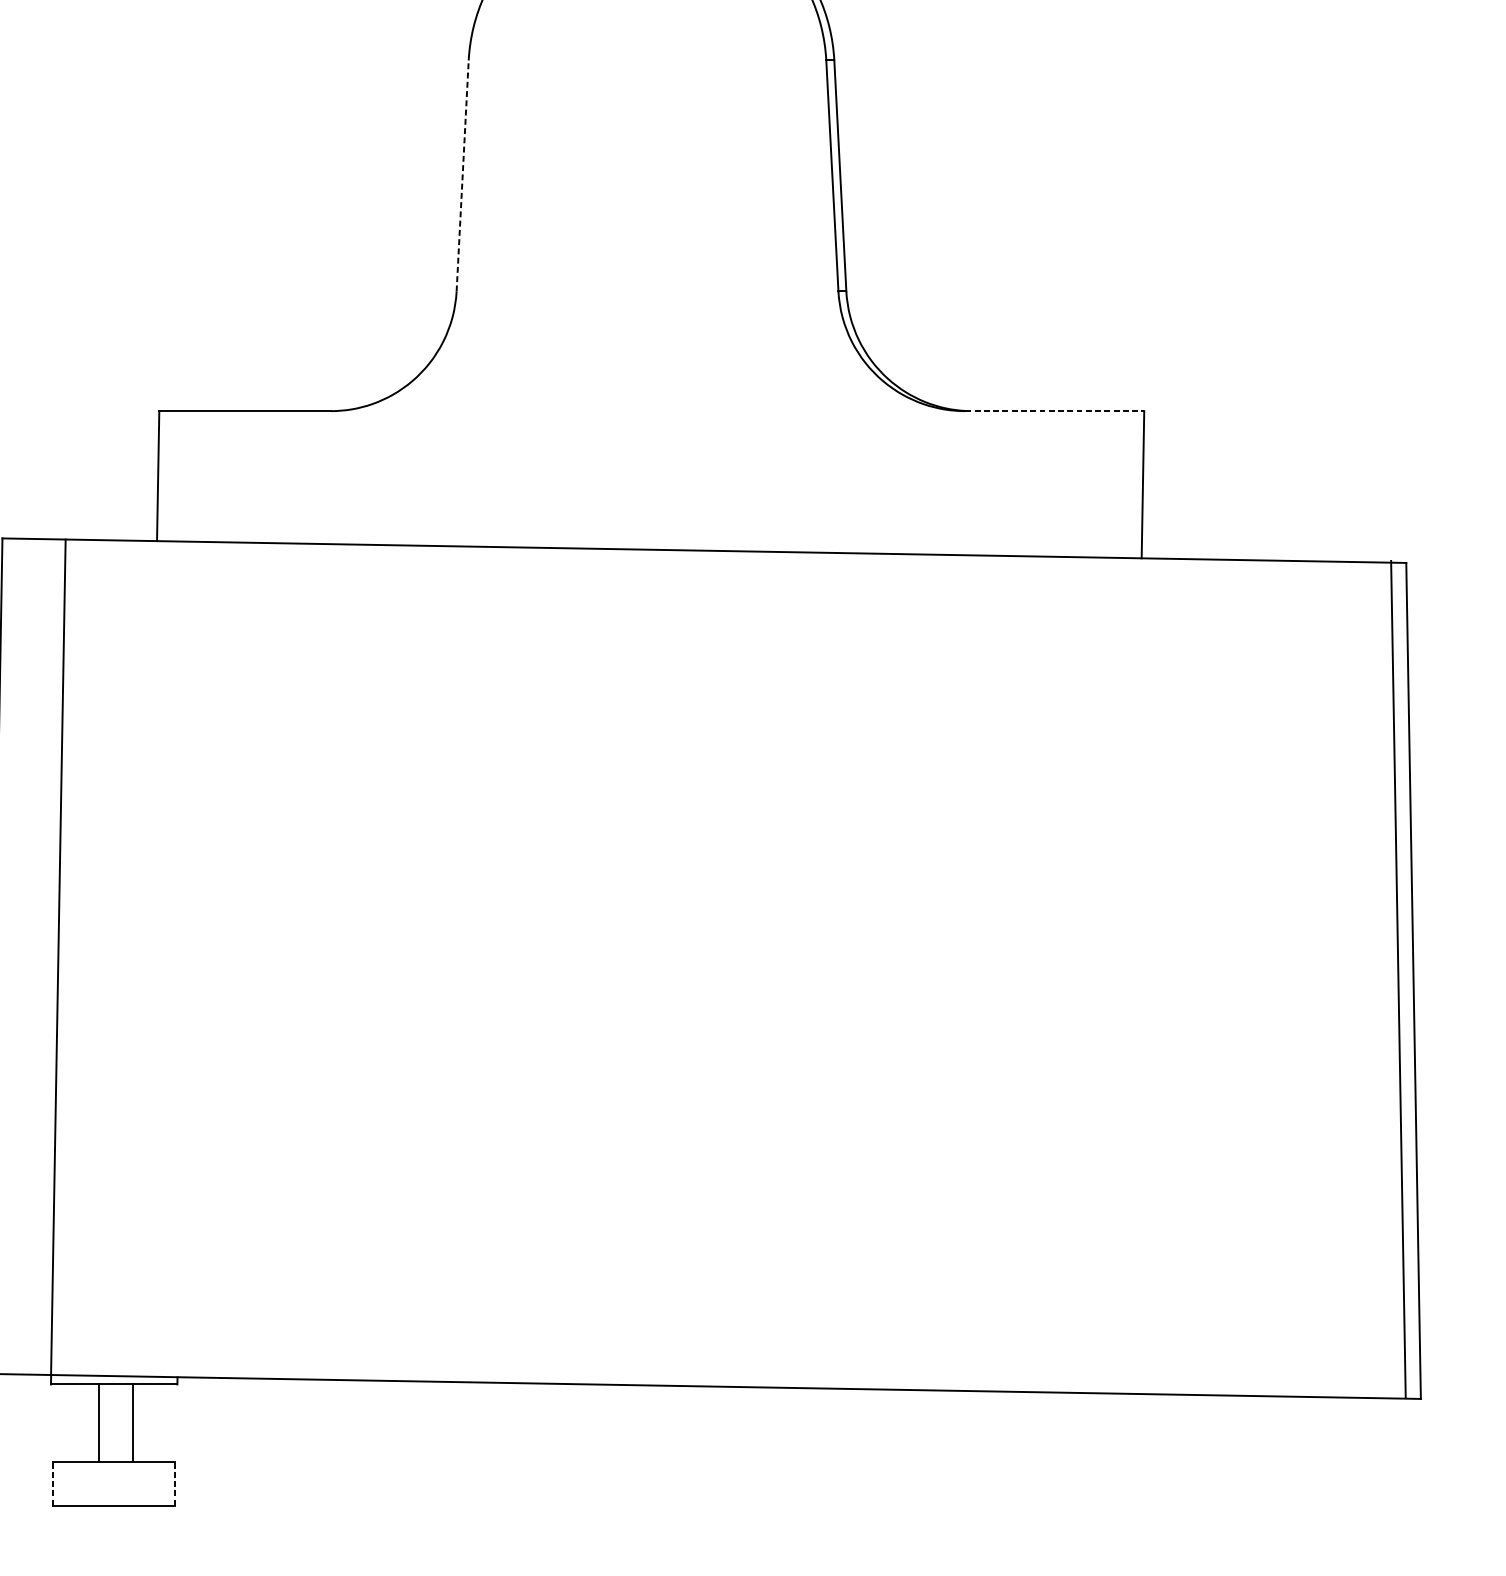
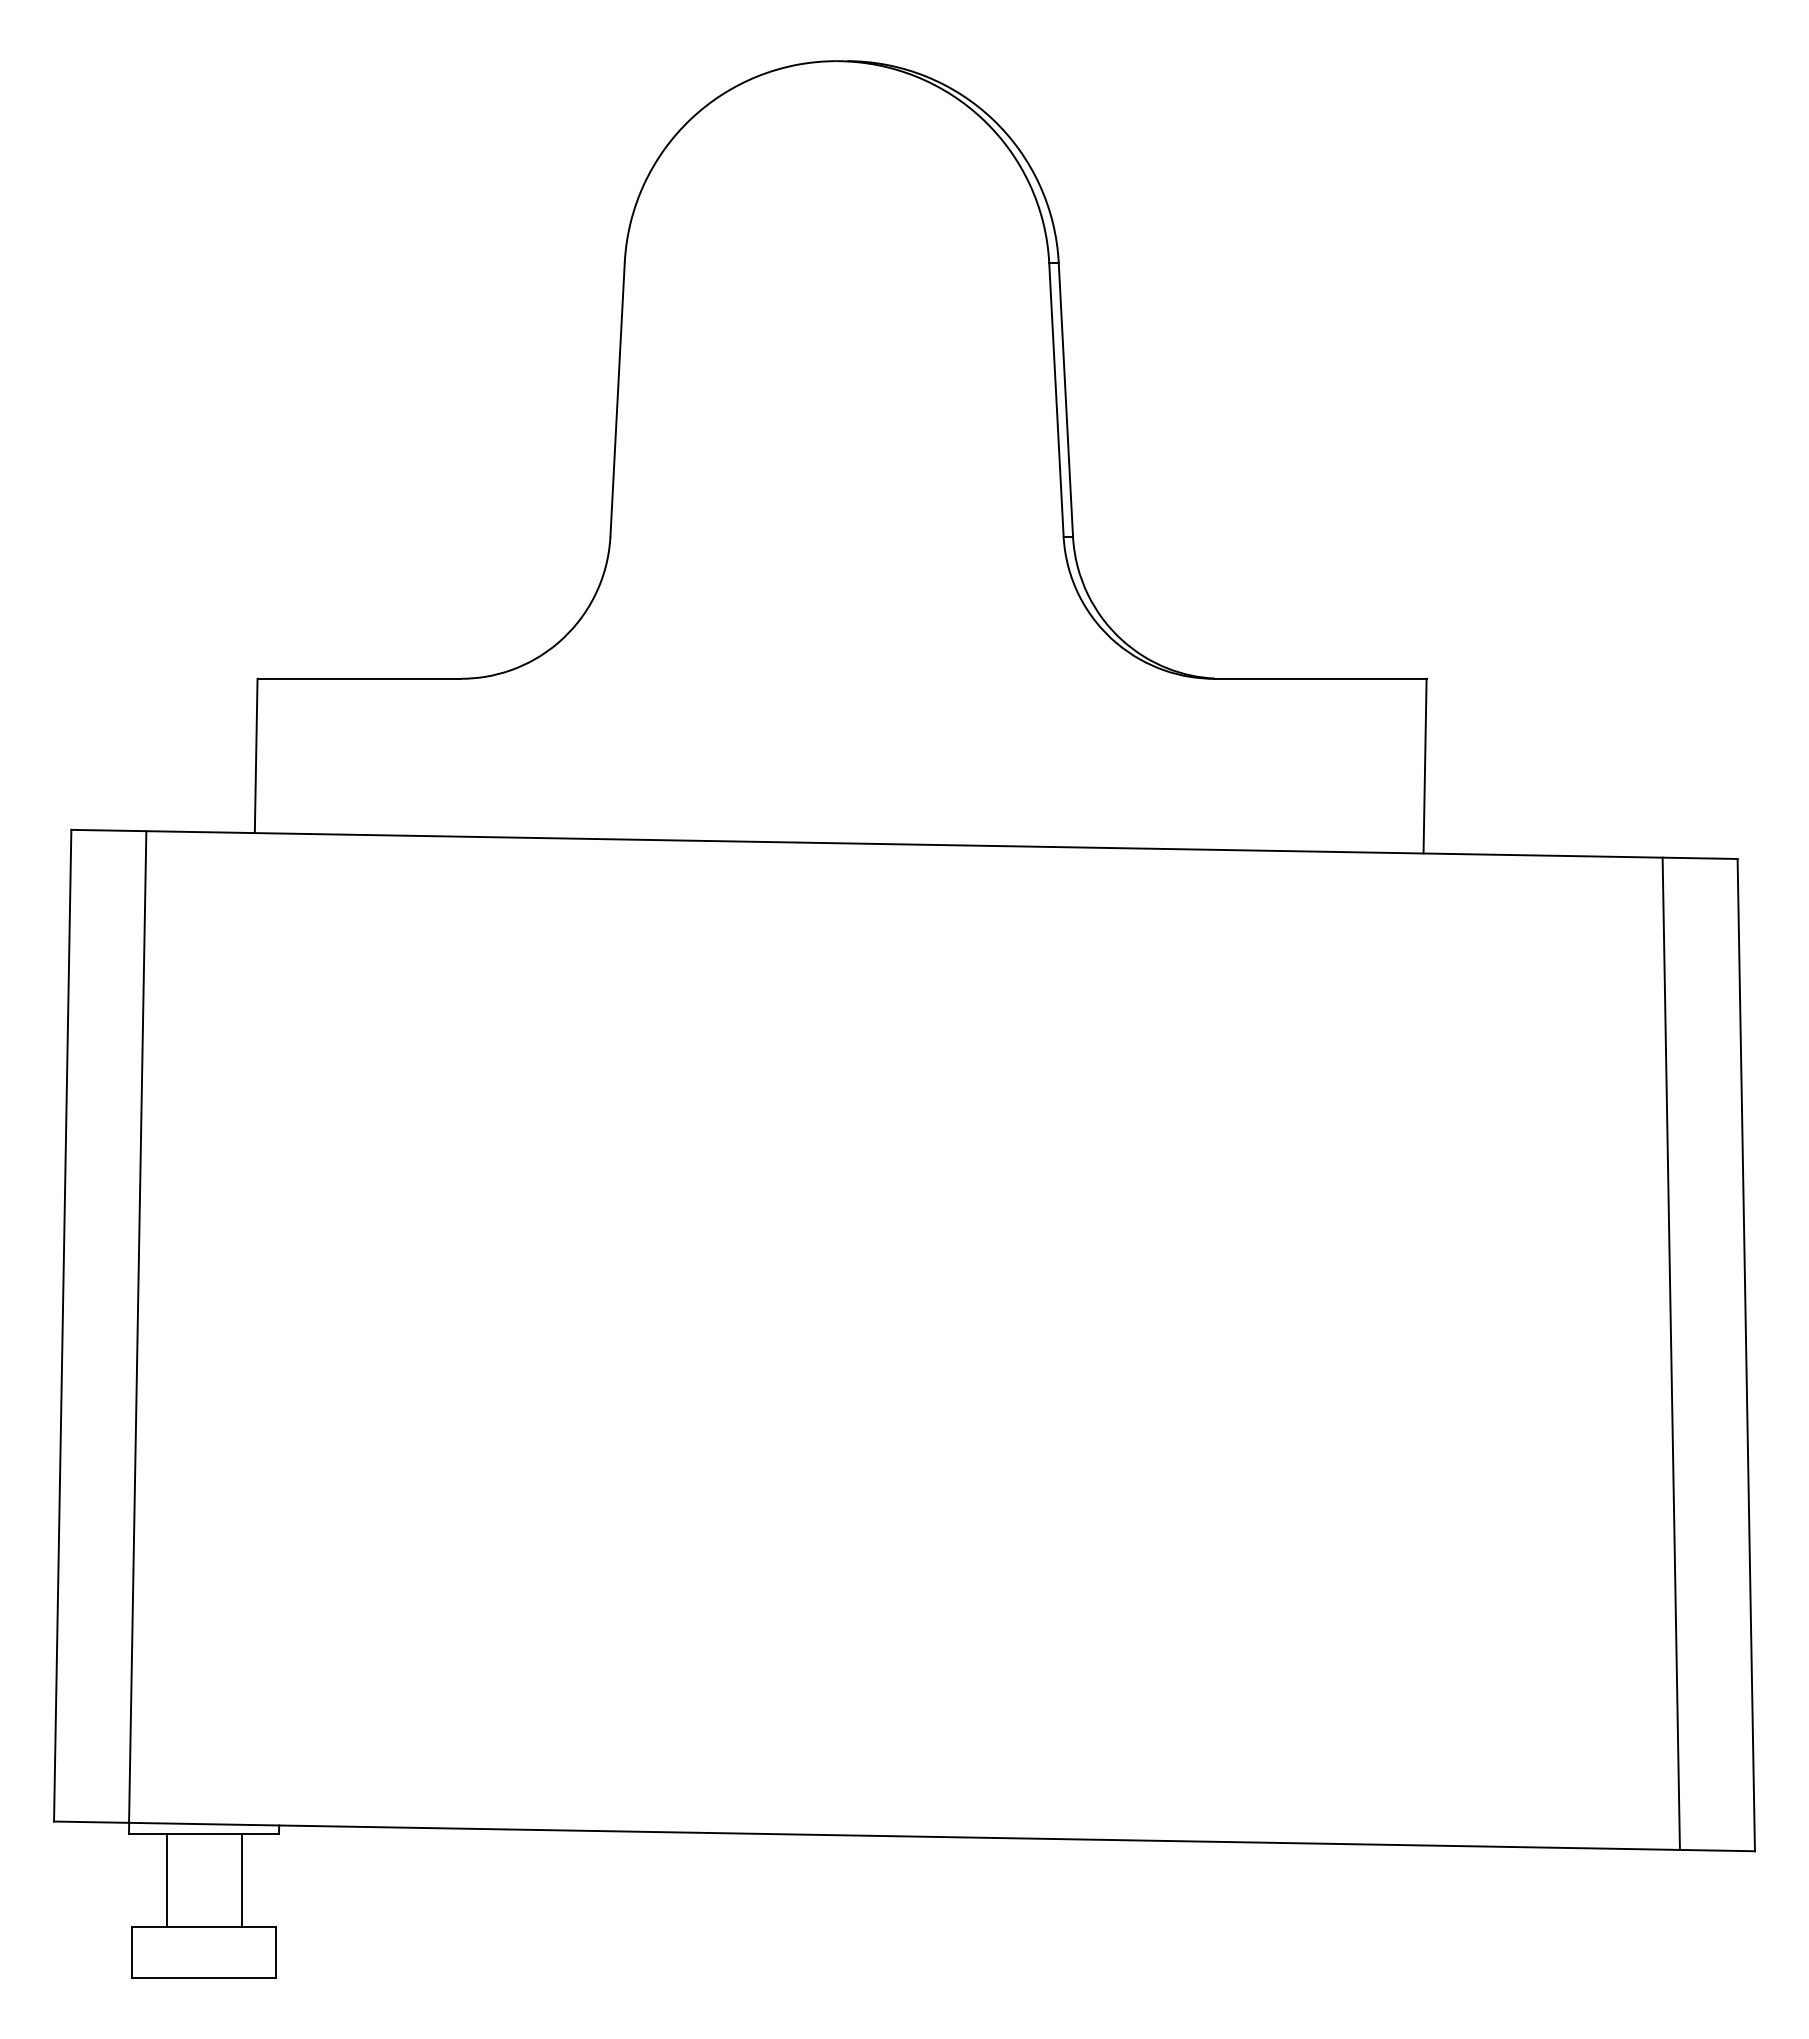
line: (462, 175) -> (617, 399), dashed -> solid
line: (1054, 410) -> (1320, 678), dashed -> solid
line: (1397, 978) -> (1670, 1353), moved
line: (98, 1423) -> (241, 1880), moved
line: (133, 1423) -> (166, 1880), moved
line: (53, 1484) -> (131, 1952), dashed -> solid
line: (175, 1484) -> (276, 1952), dashed -> solid

